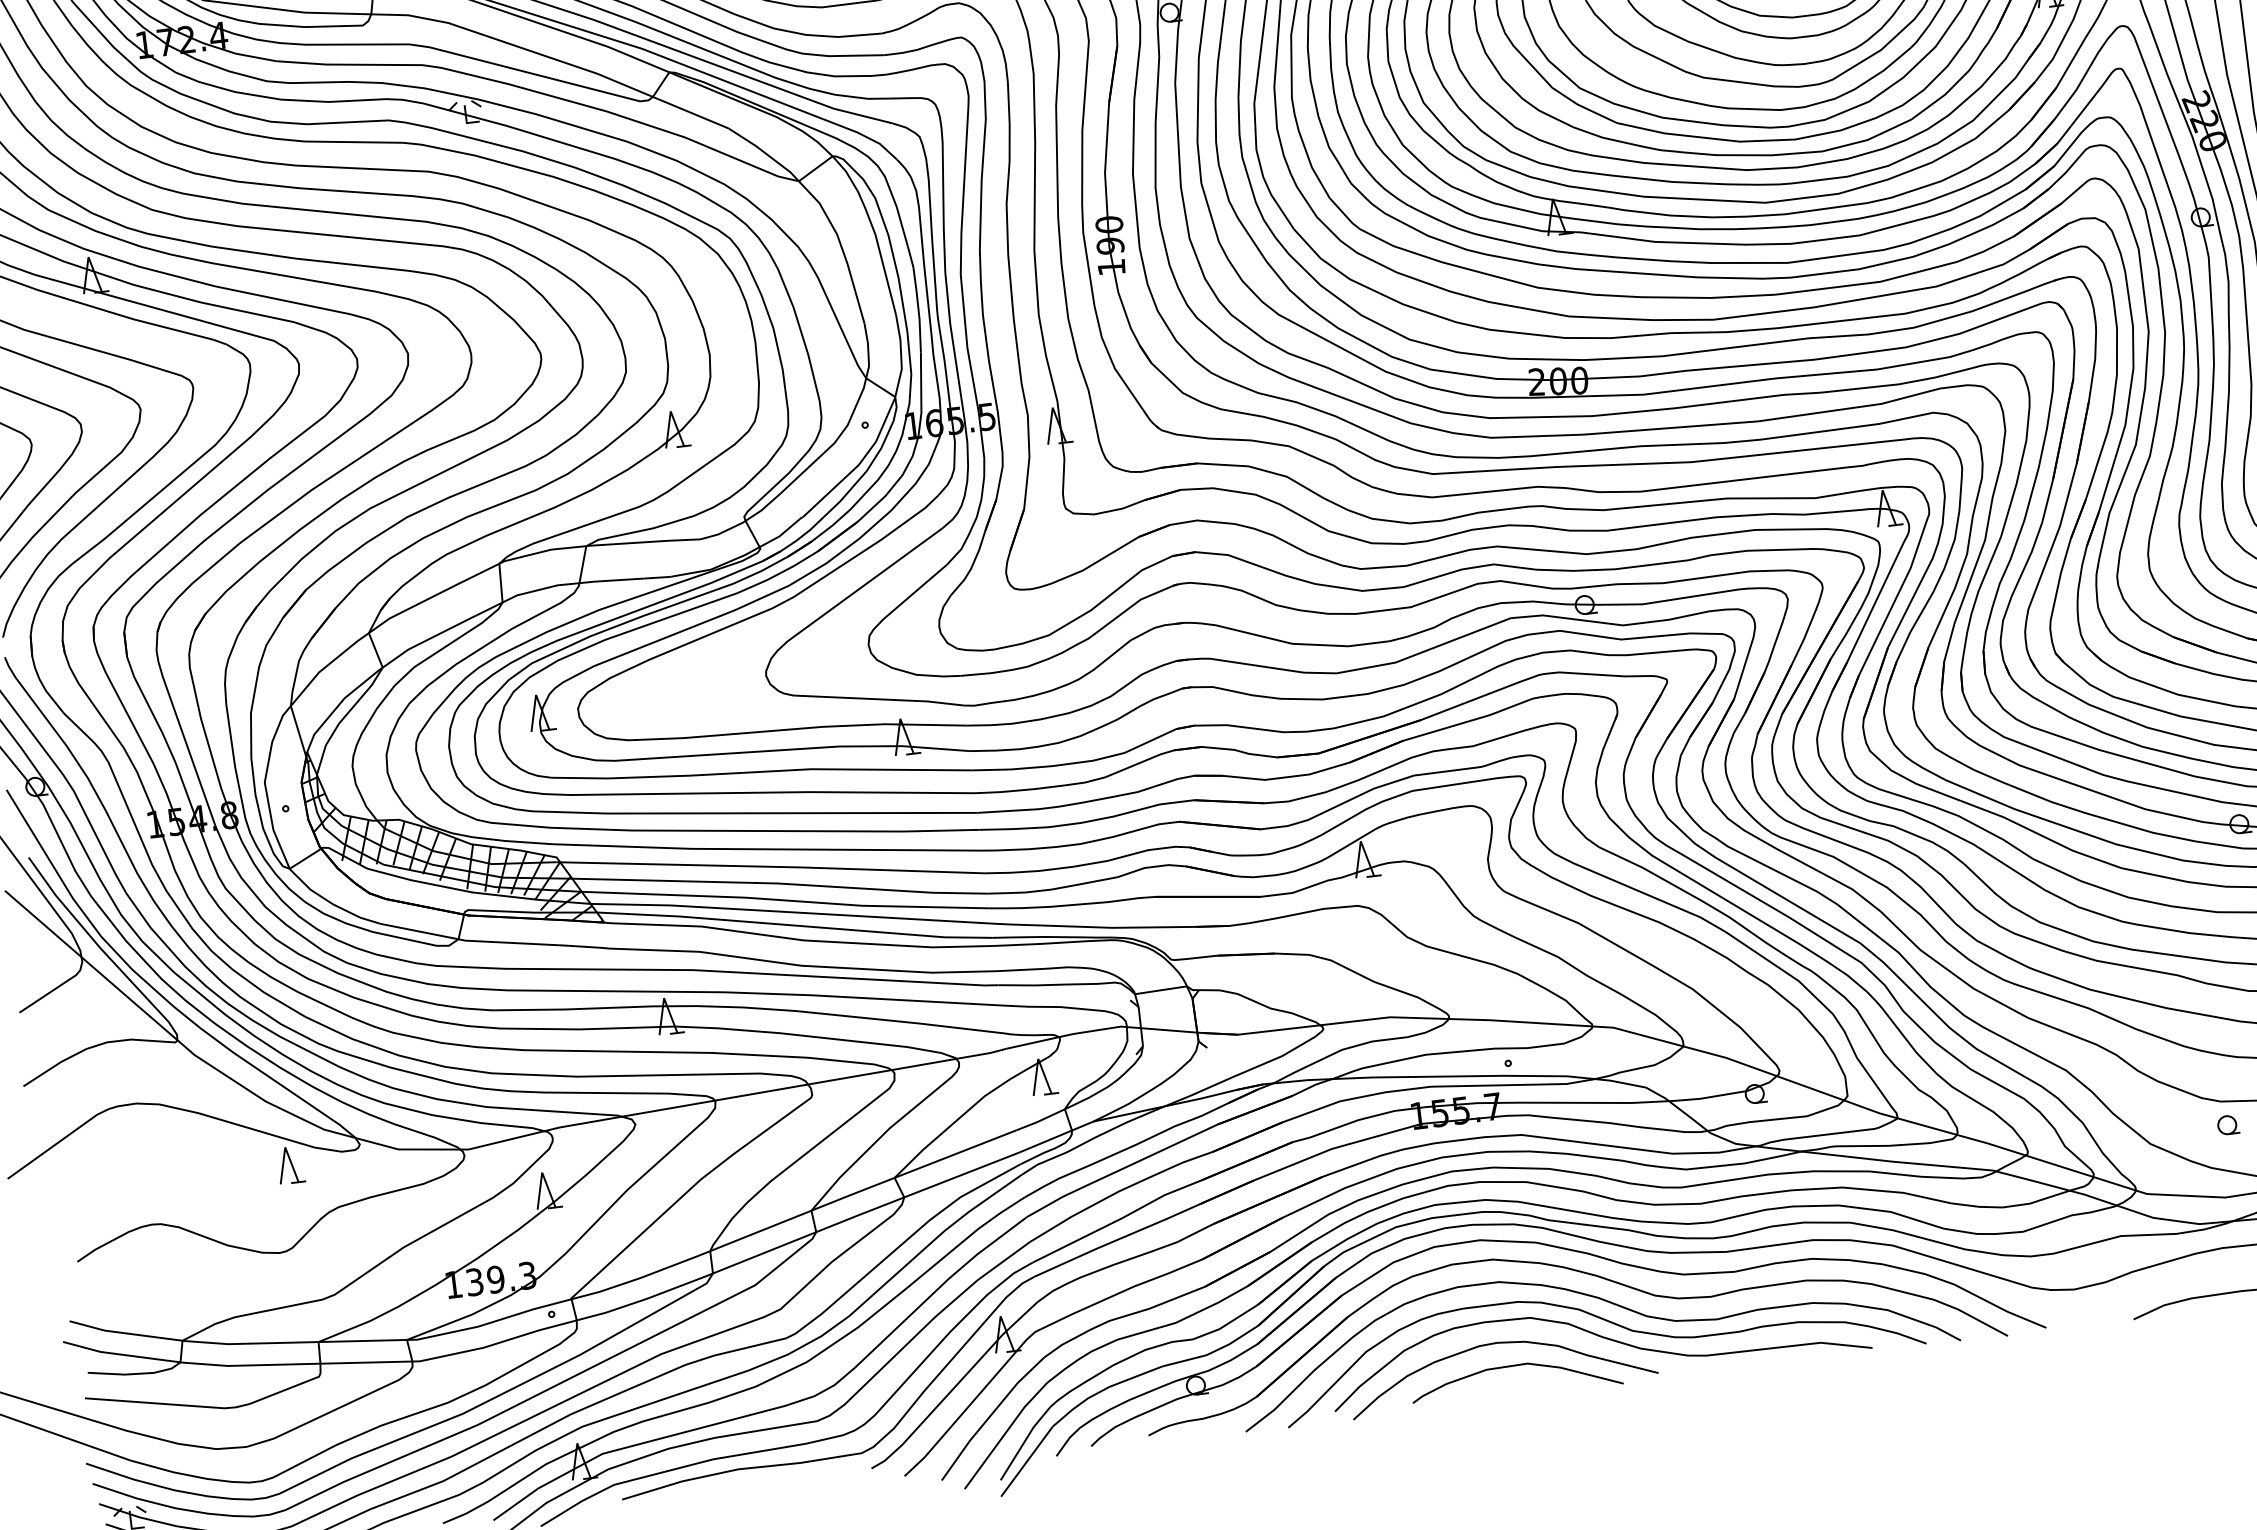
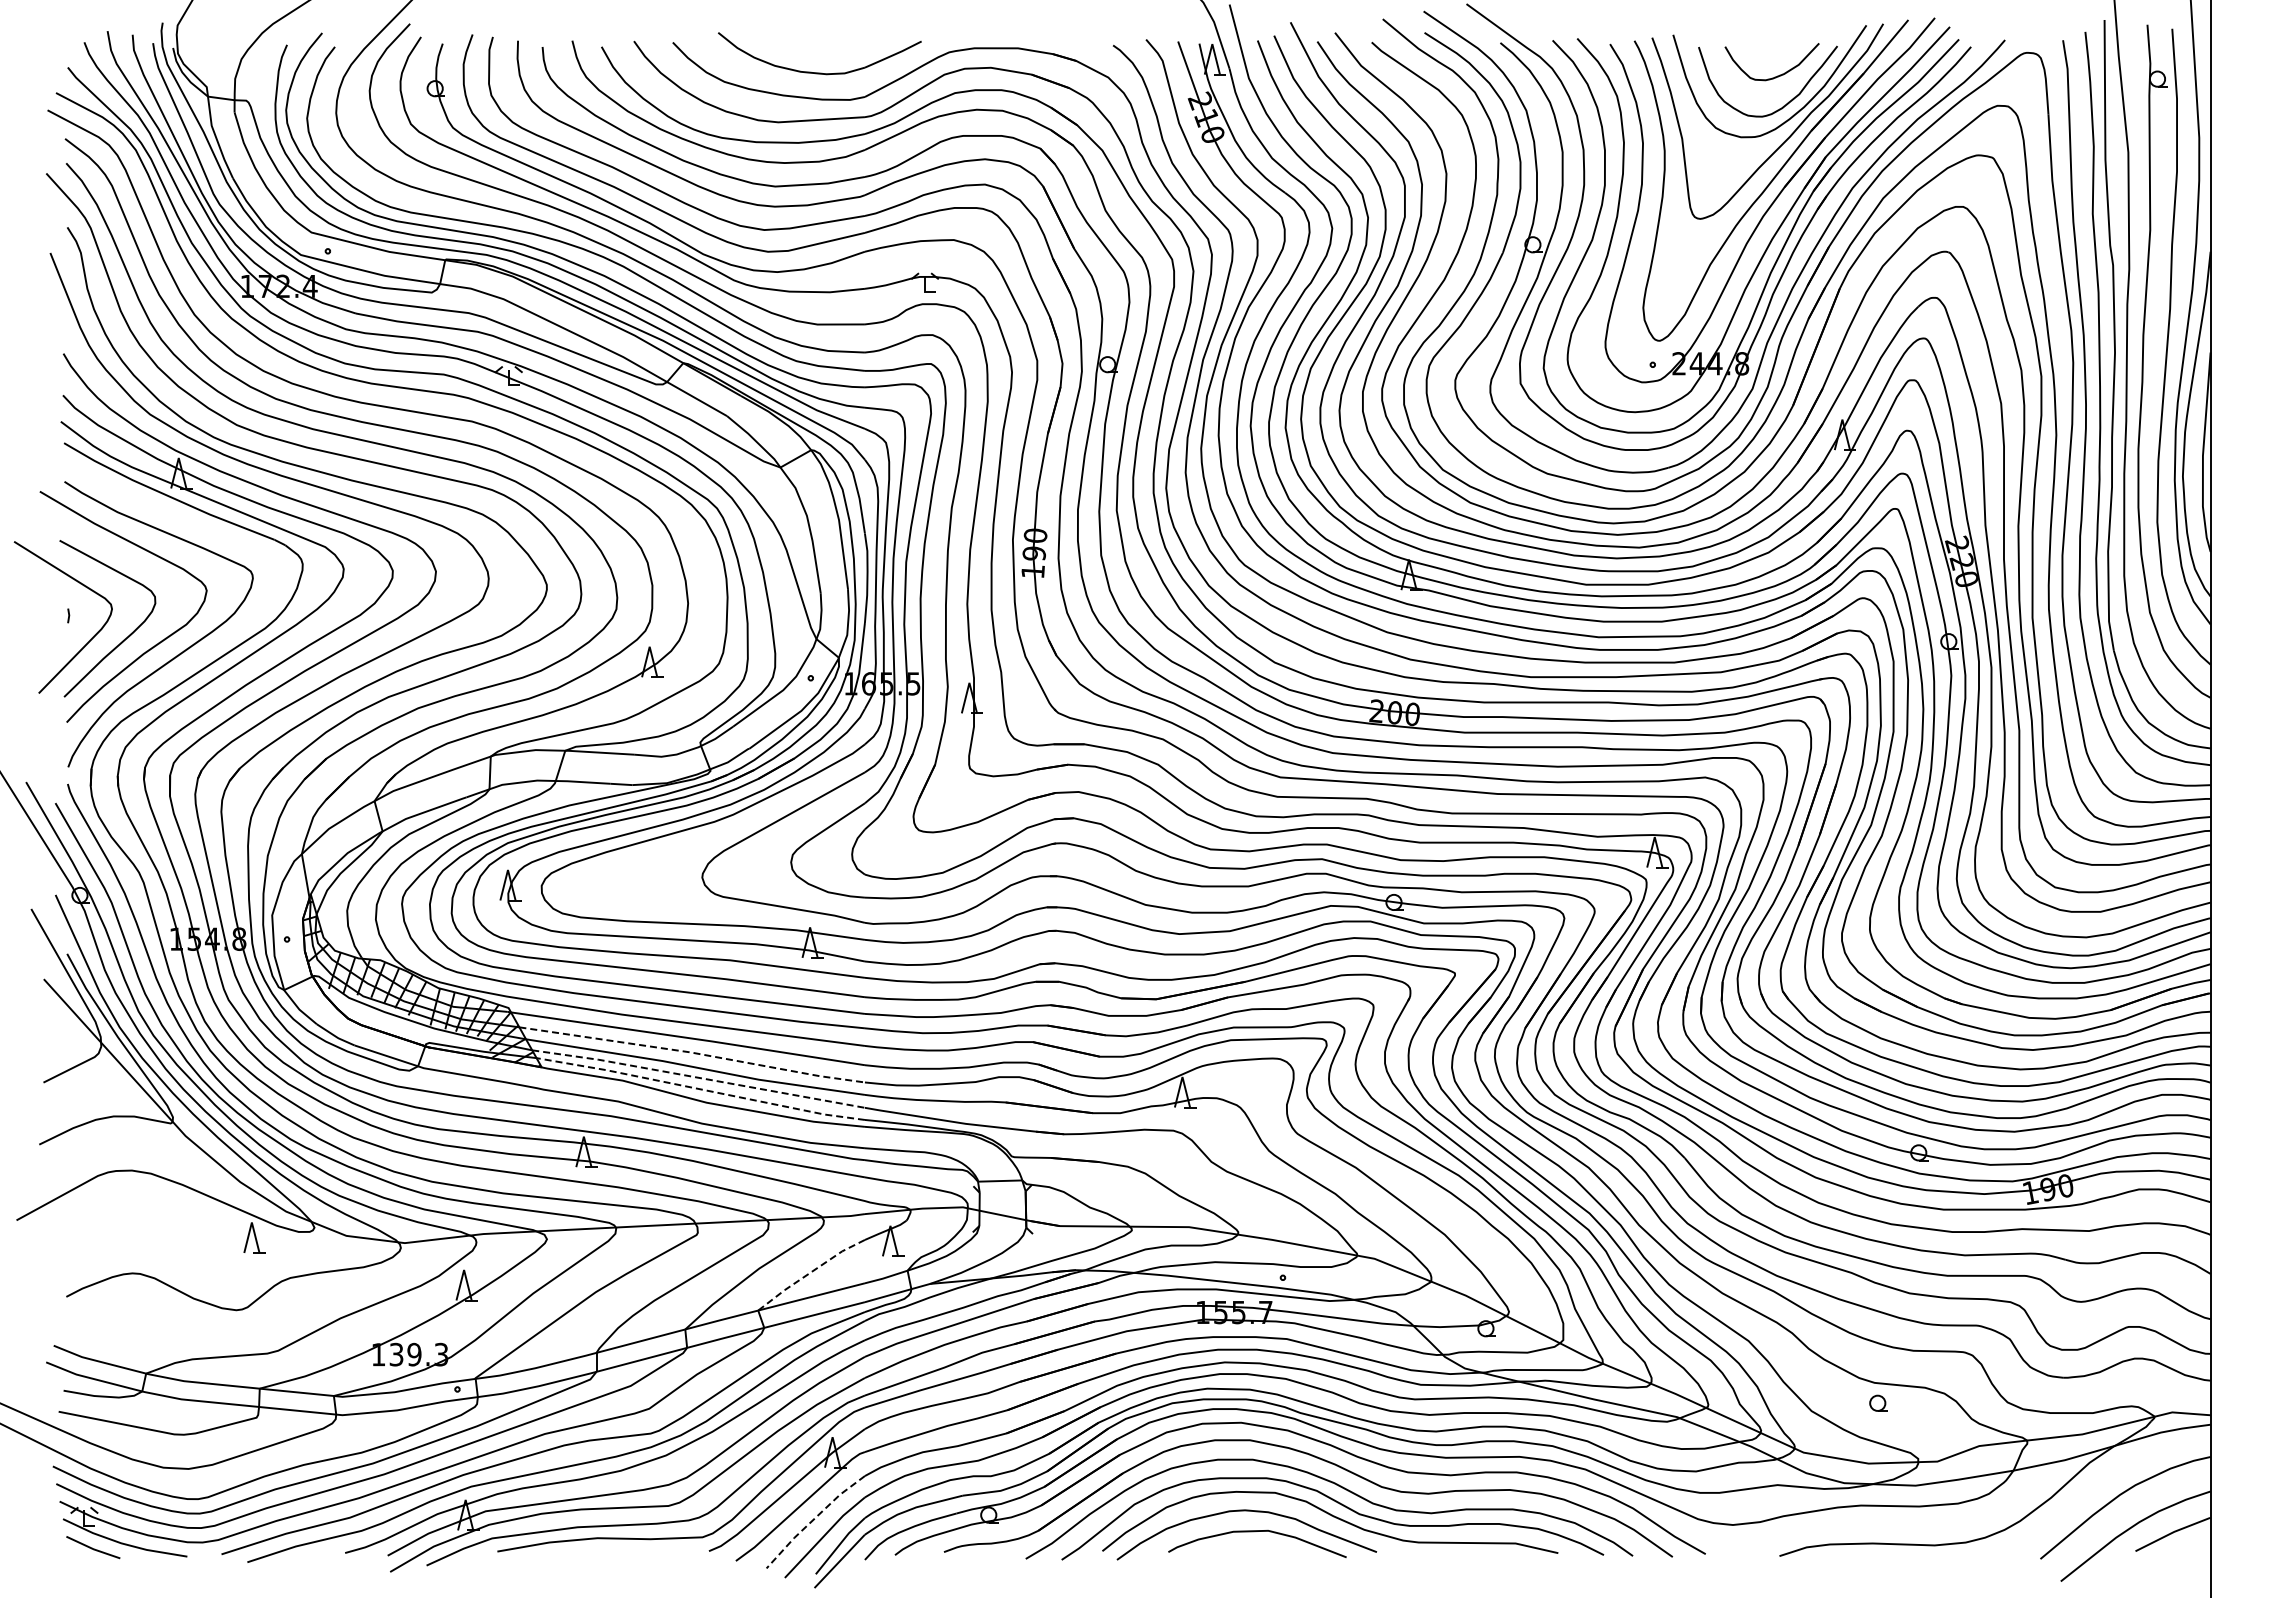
line: (779, 883) -> (692, 1052), solid -> dashed
line: (790, 911) -> (698, 1077), solid -> dashed
line: (794, 925) -> (700, 1089), solid -> dashed
line: (950, 1125) -> (810, 1272), solid -> dashed
line: (990, 1417) -> (813, 1520), solid -> dashed

